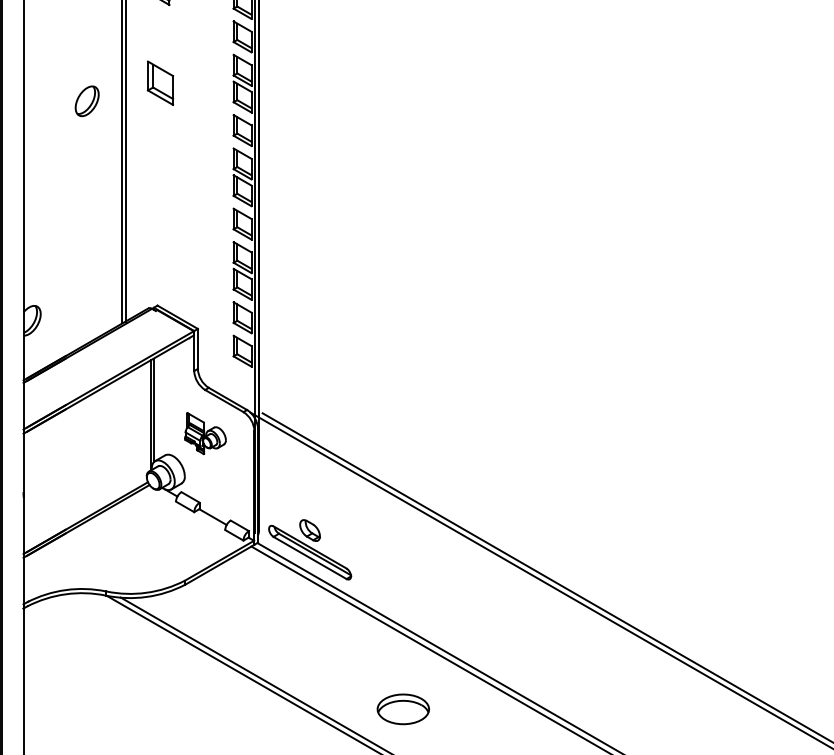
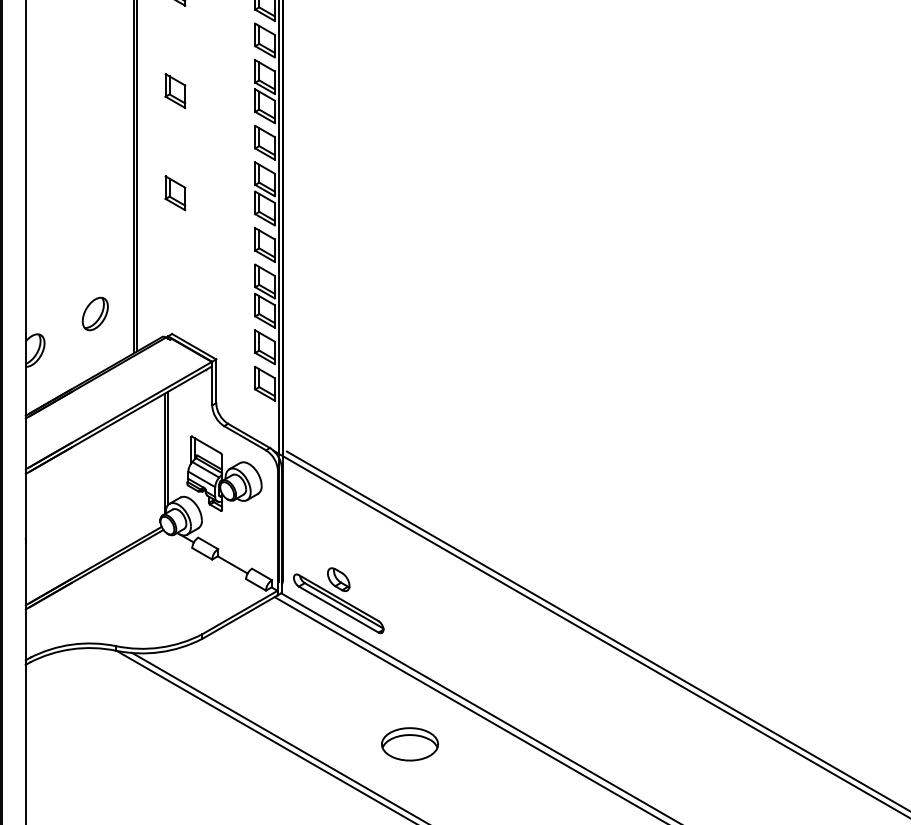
part: (160, 82) -> (175, 90), size x0.71
part: (86, 101) -> (94, 314), moved
part: (160, 176) -> (175, 192), added
part: (205, 433) -> (224, 473), size x1.67
part: (402, 709) -> (409, 744), moved

